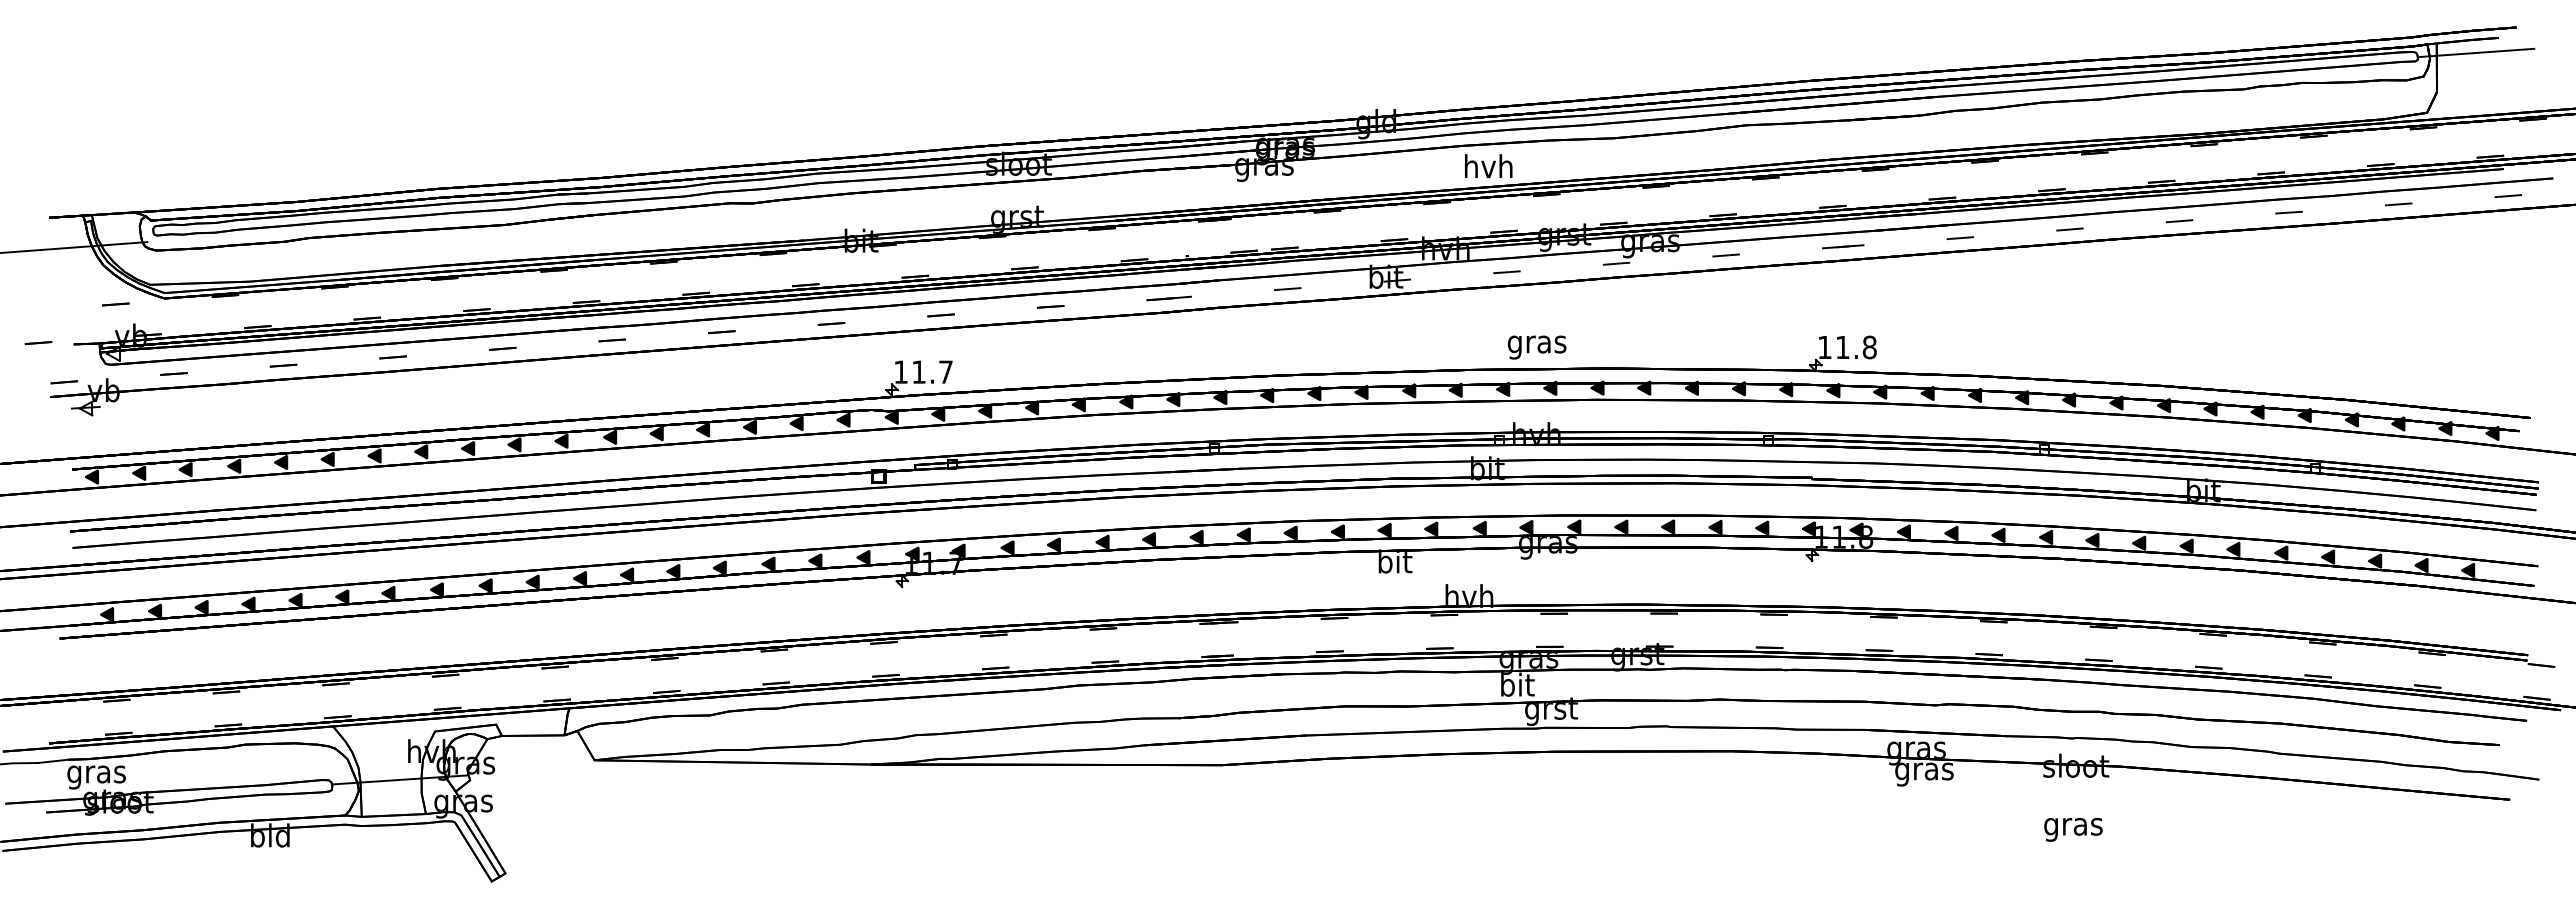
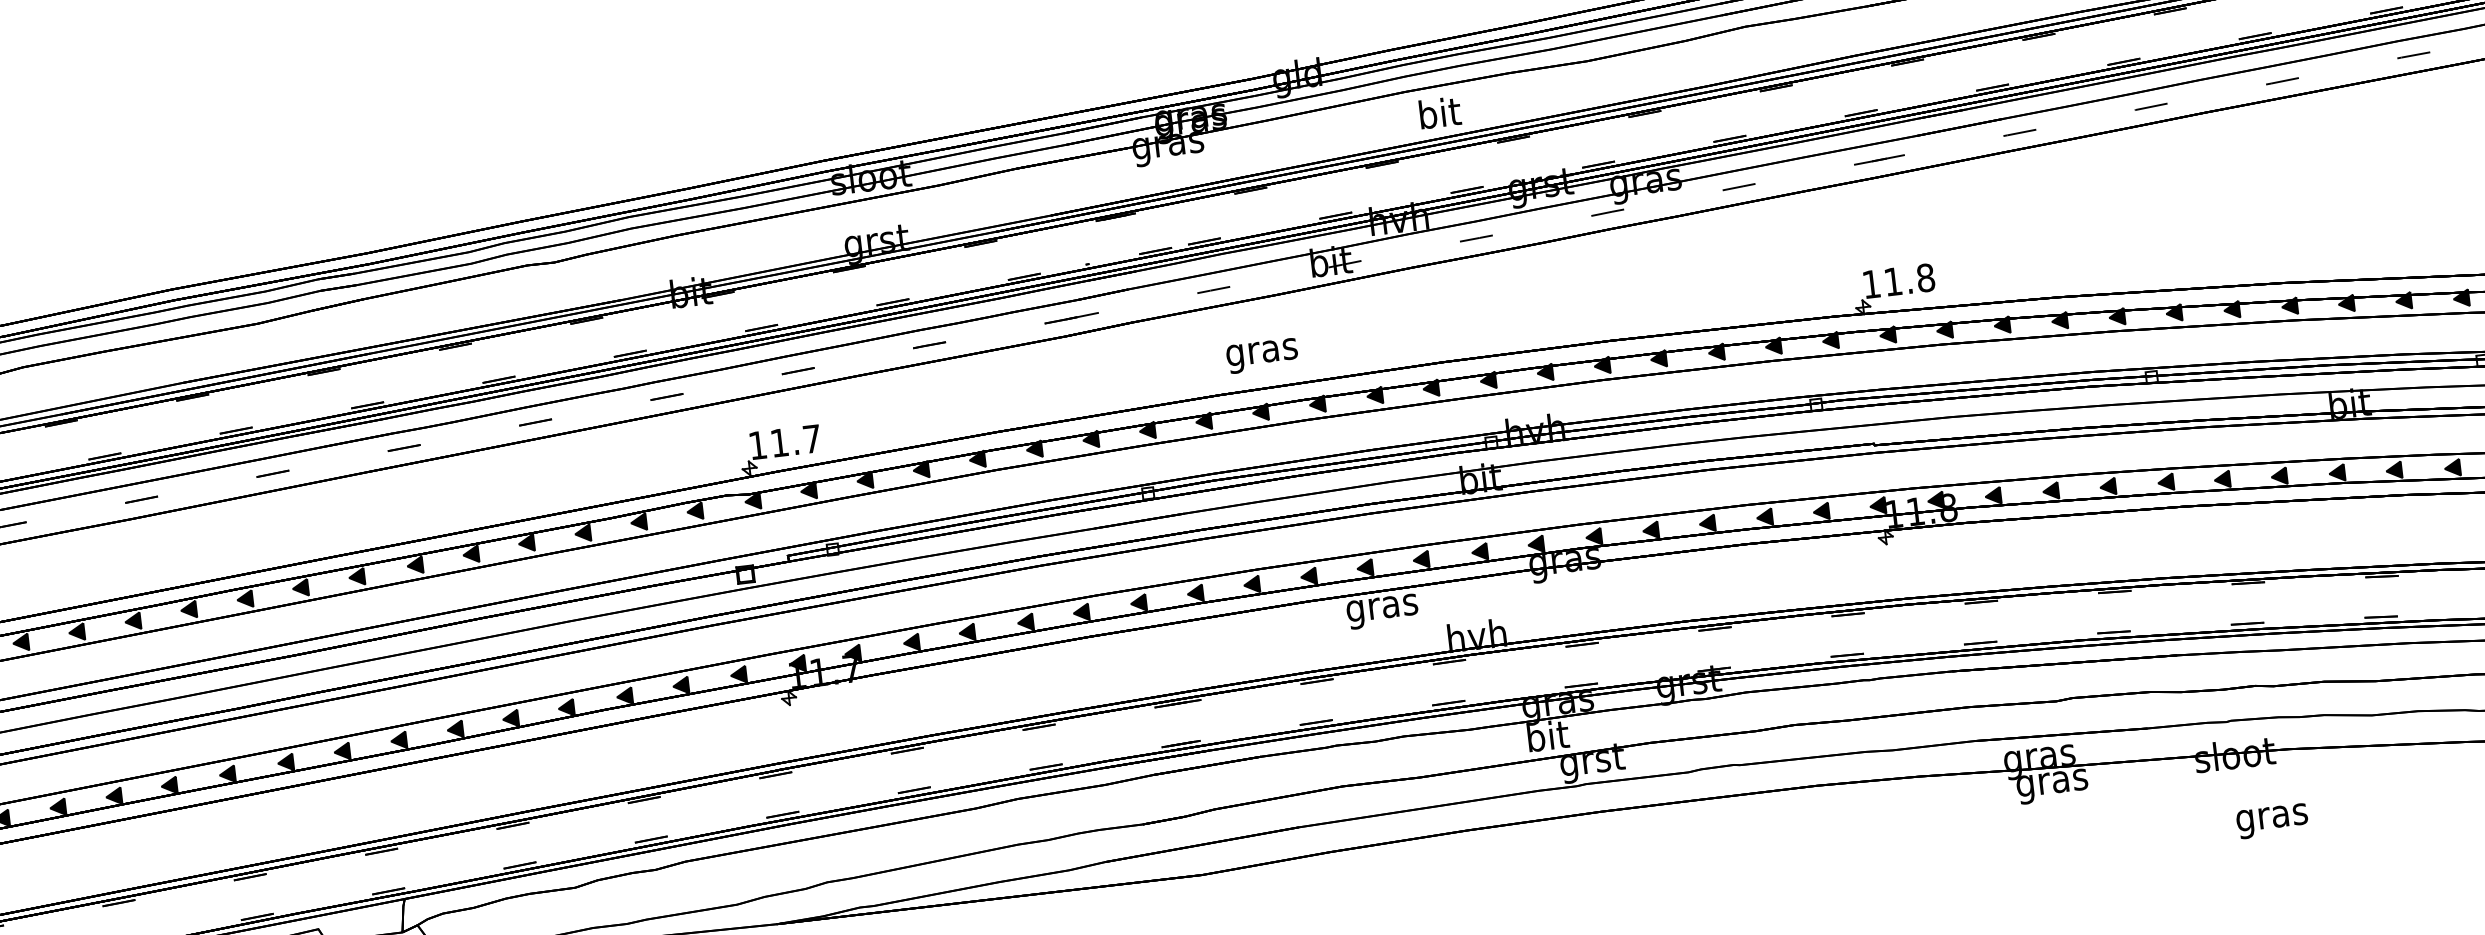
text: (1488, 166) -> (1439, 113), hvh -> bit
text: (1536, 347) -> (1261, 356), moved
text: (1394, 564) -> (1381, 607), bit -> gras
text: (2073, 829) -> (2272, 820), moved

